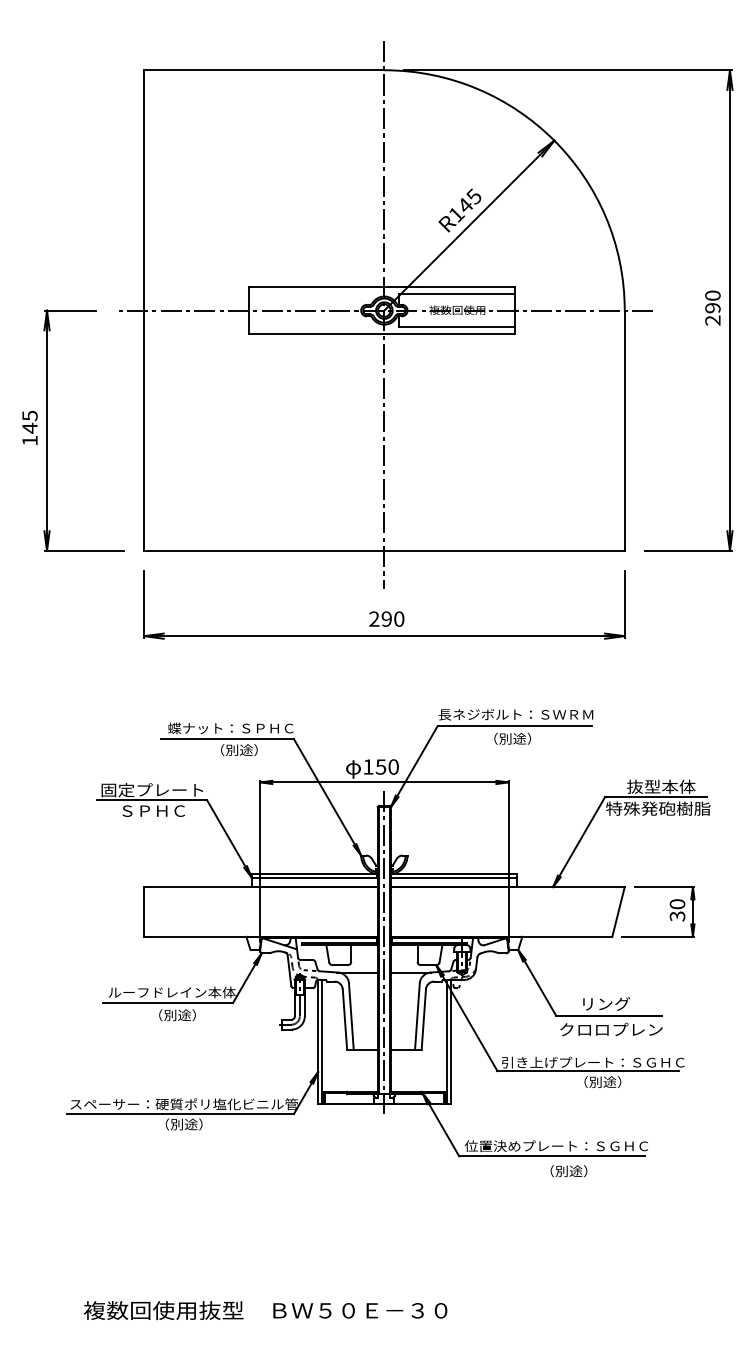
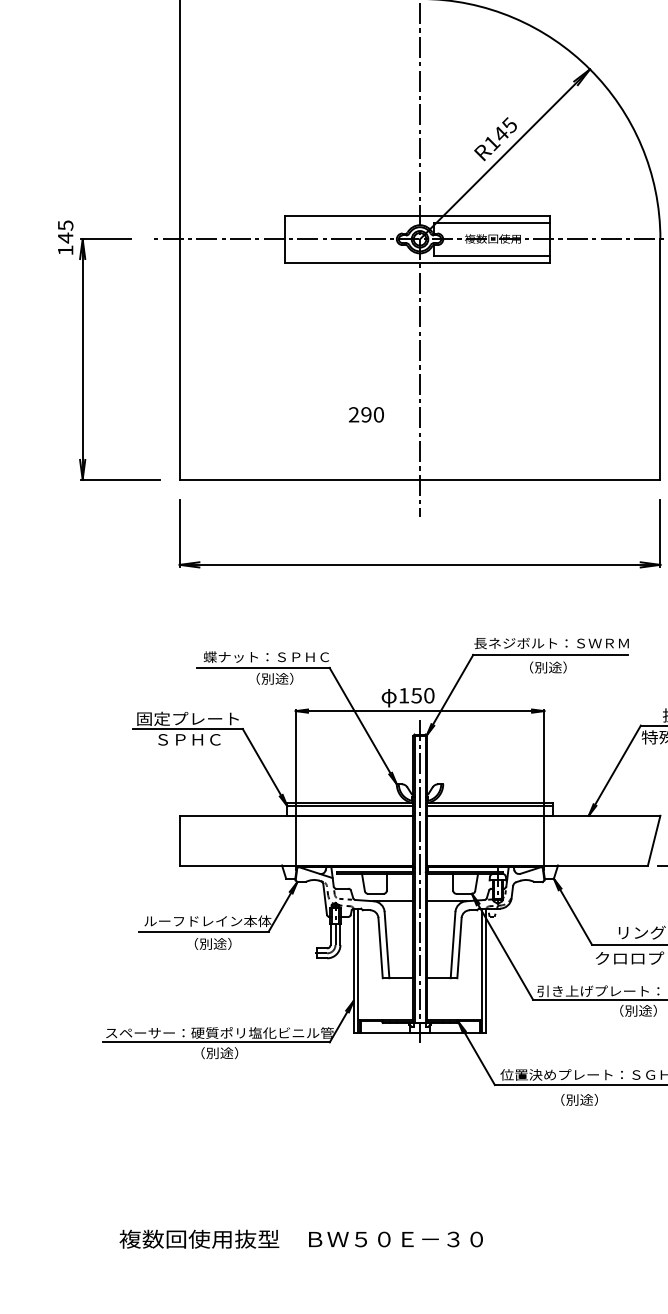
text: (29, 427) -> (65, 237), moved
text: (386, 618) -> (366, 414), moved
text: (568, 1171) -> (579, 1100), moved

